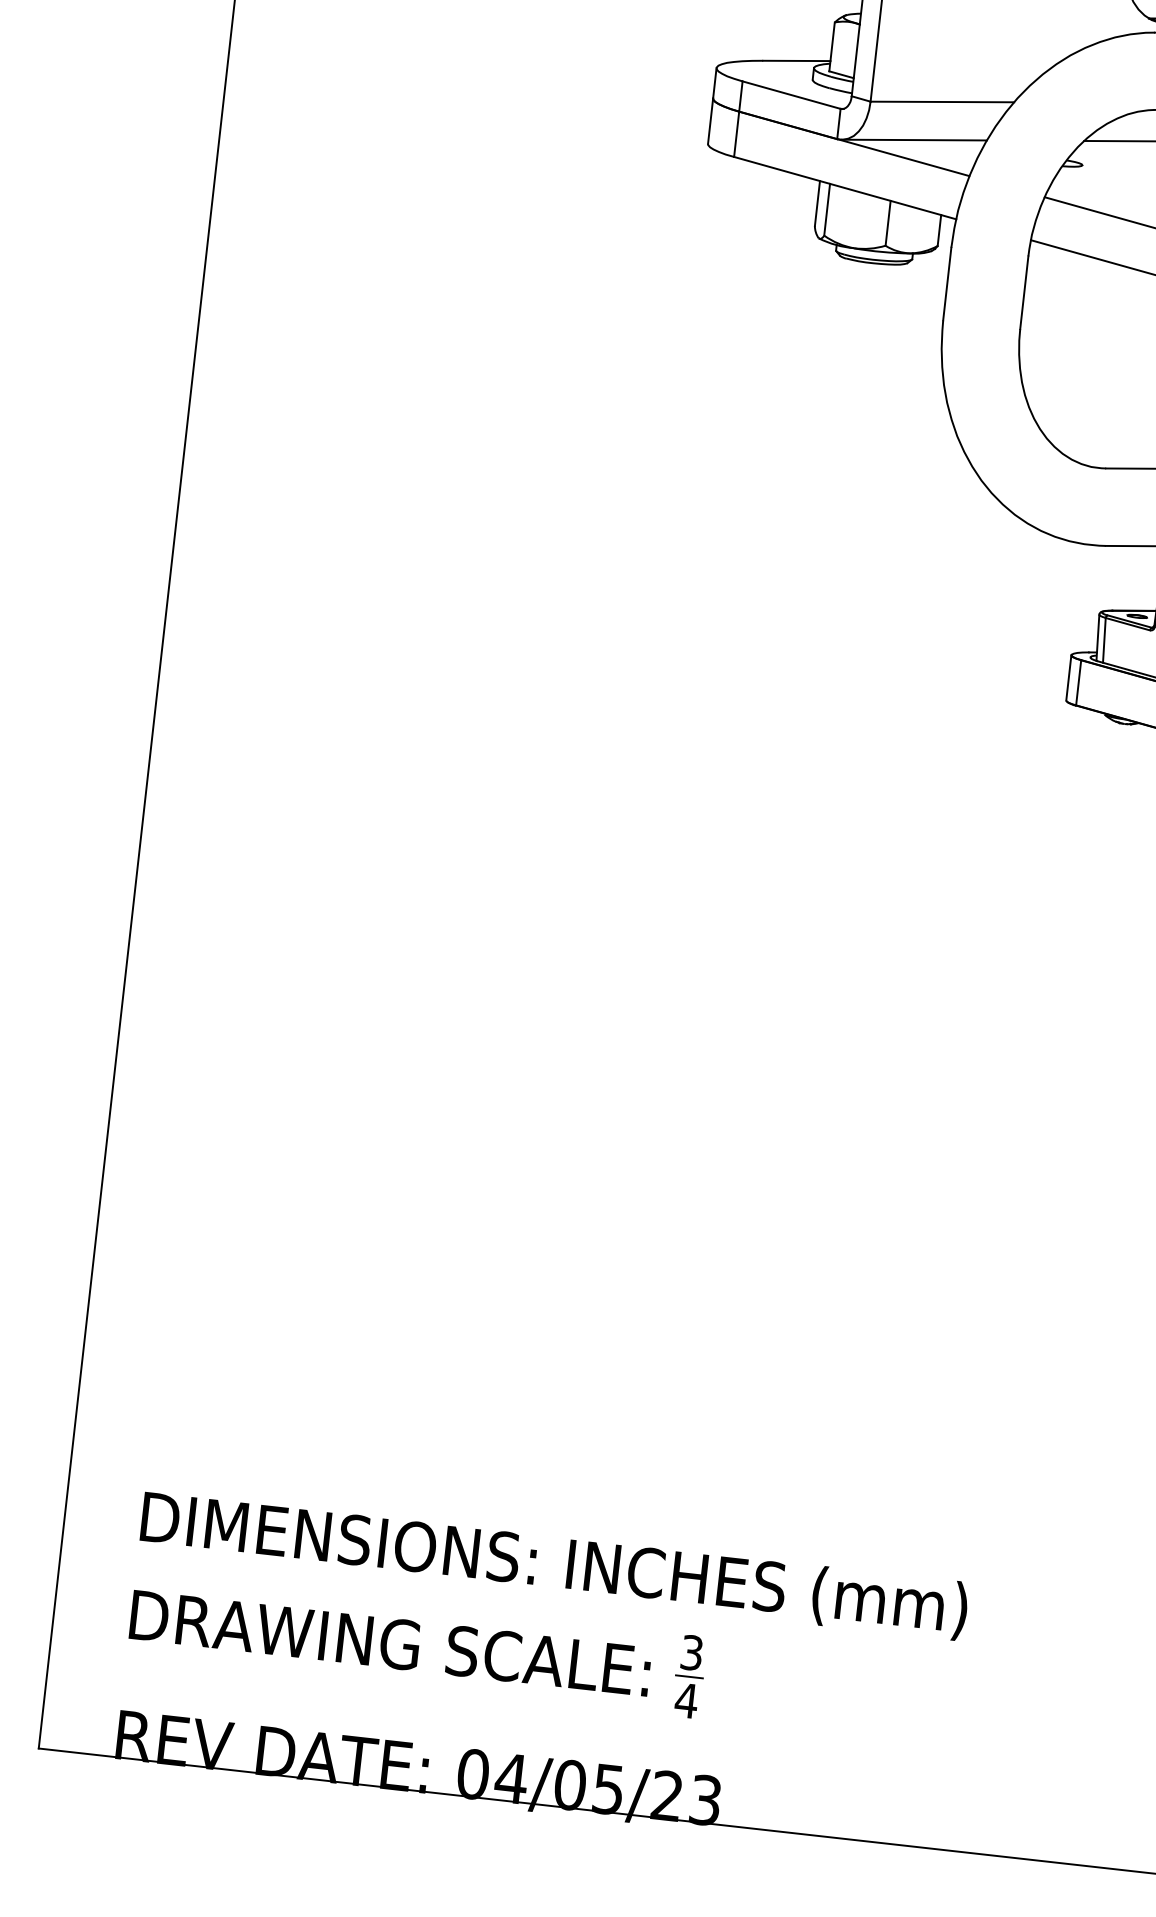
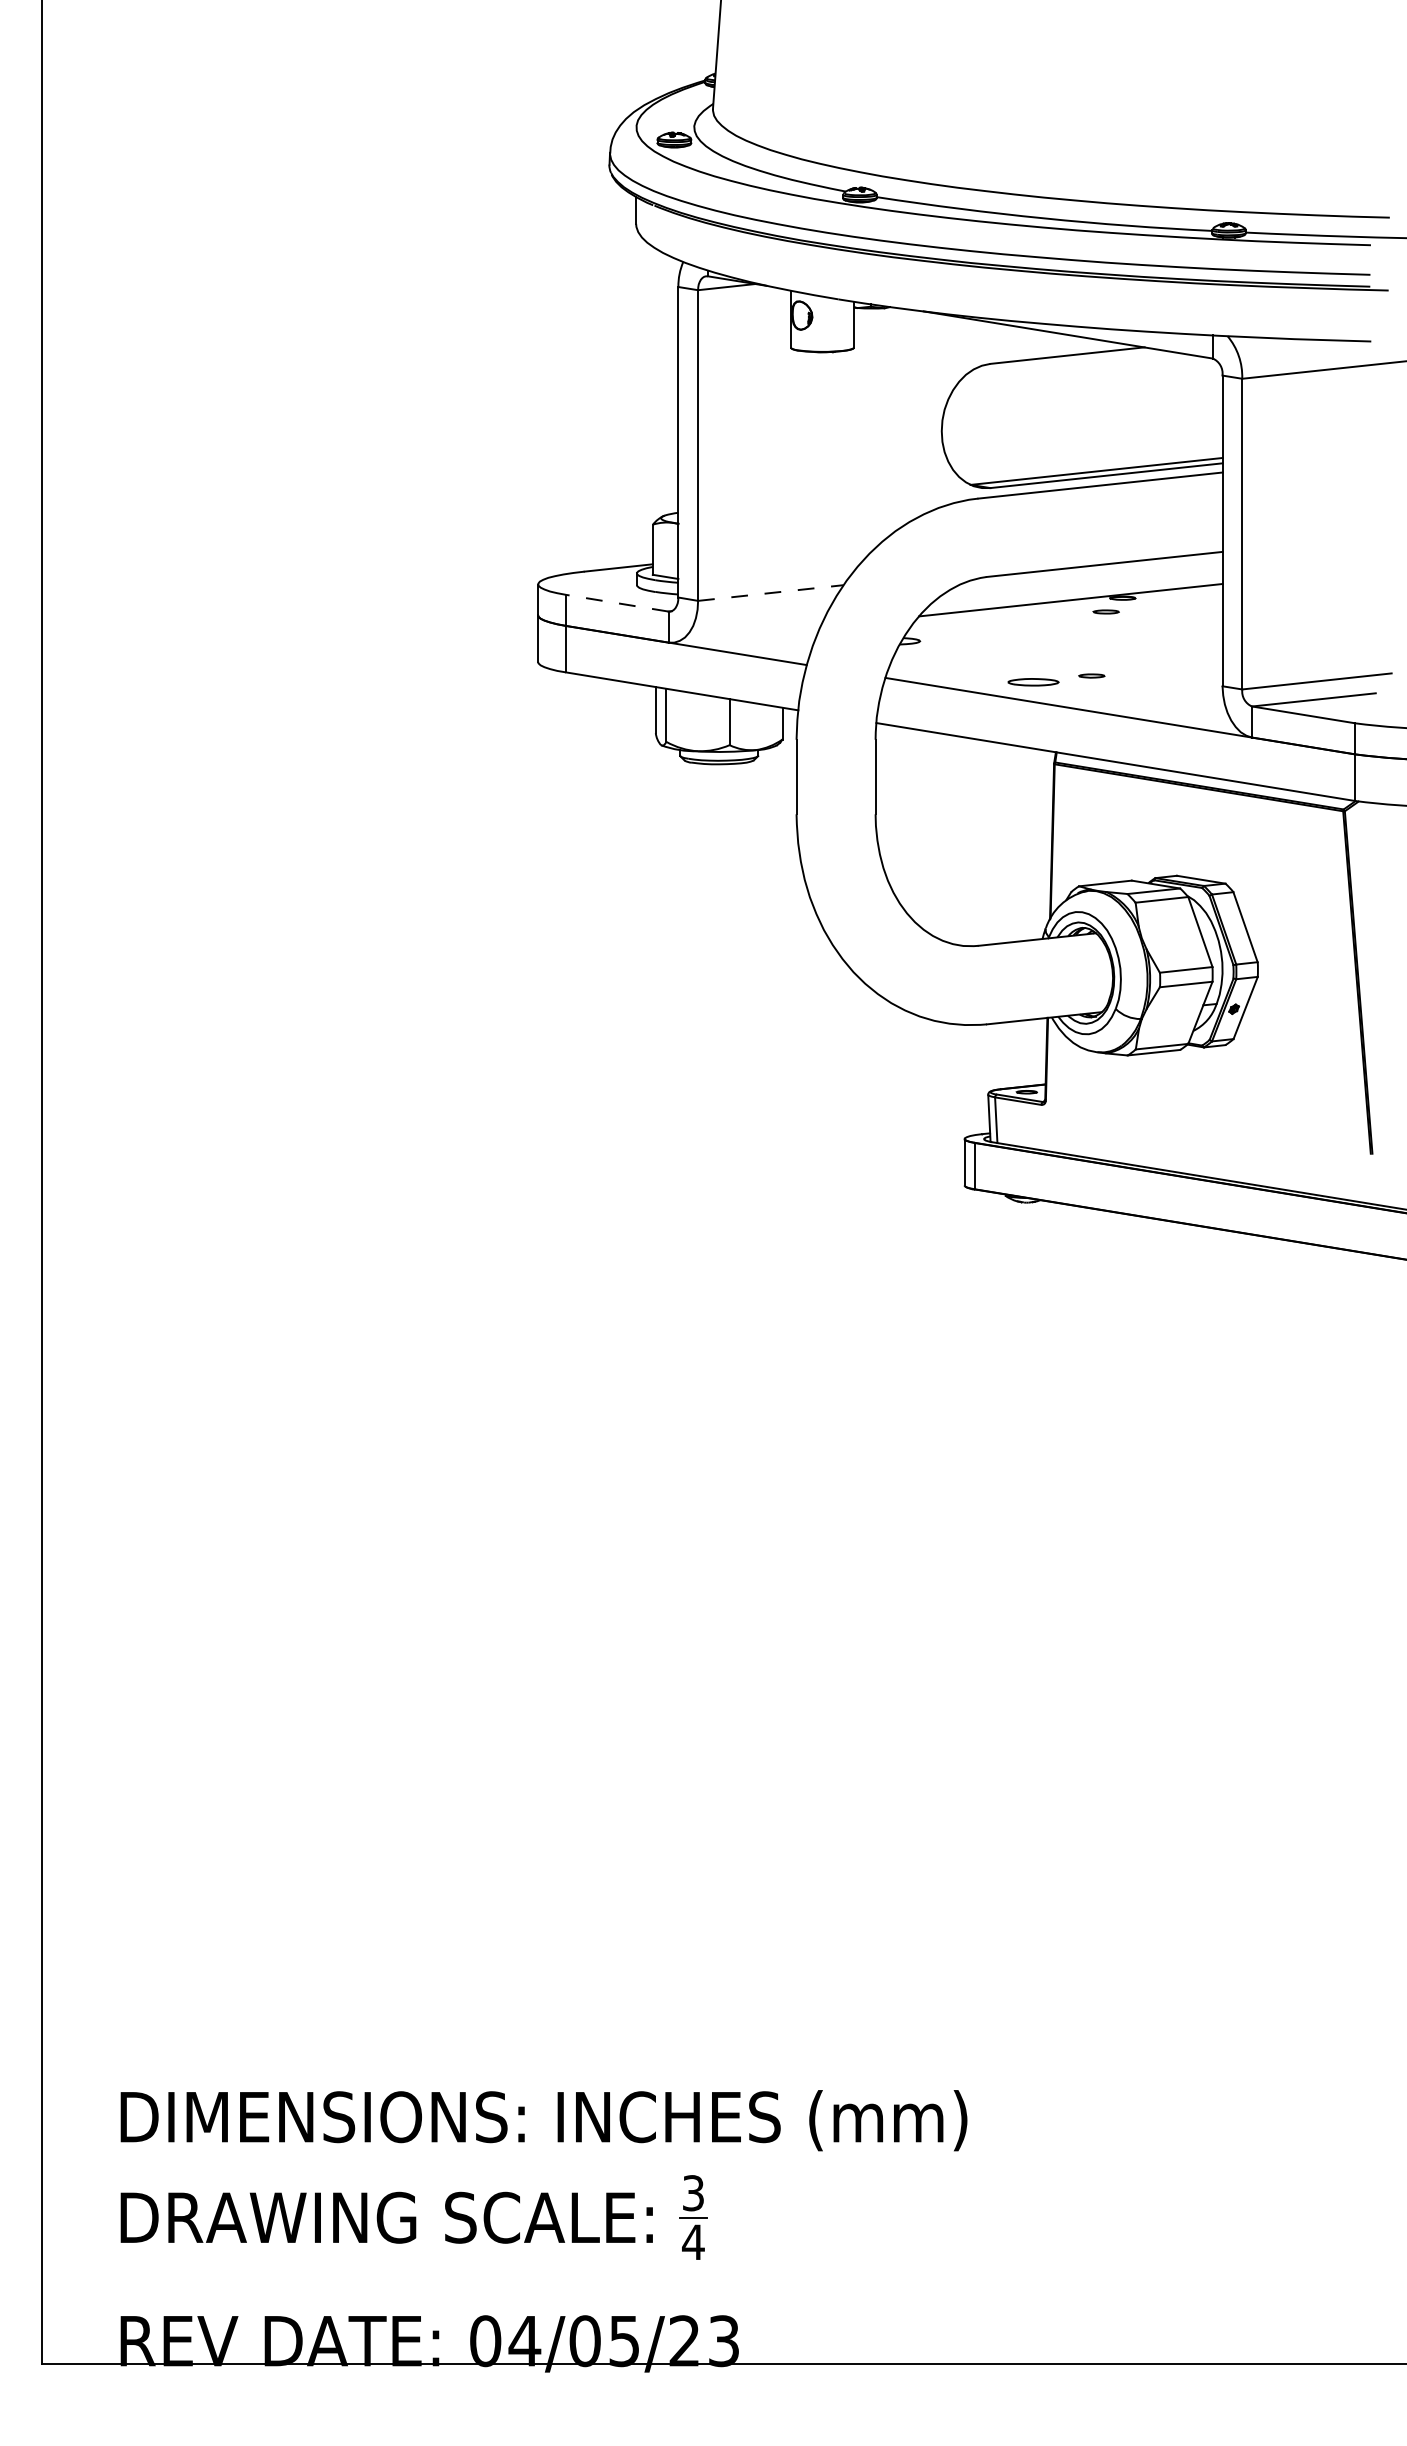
line: (791, 95) -> (617, 603), solid -> dashed
line: (943, 101) -> (771, 592), solid -> dashed
line: (914, 139) -> (746, 634), removed

